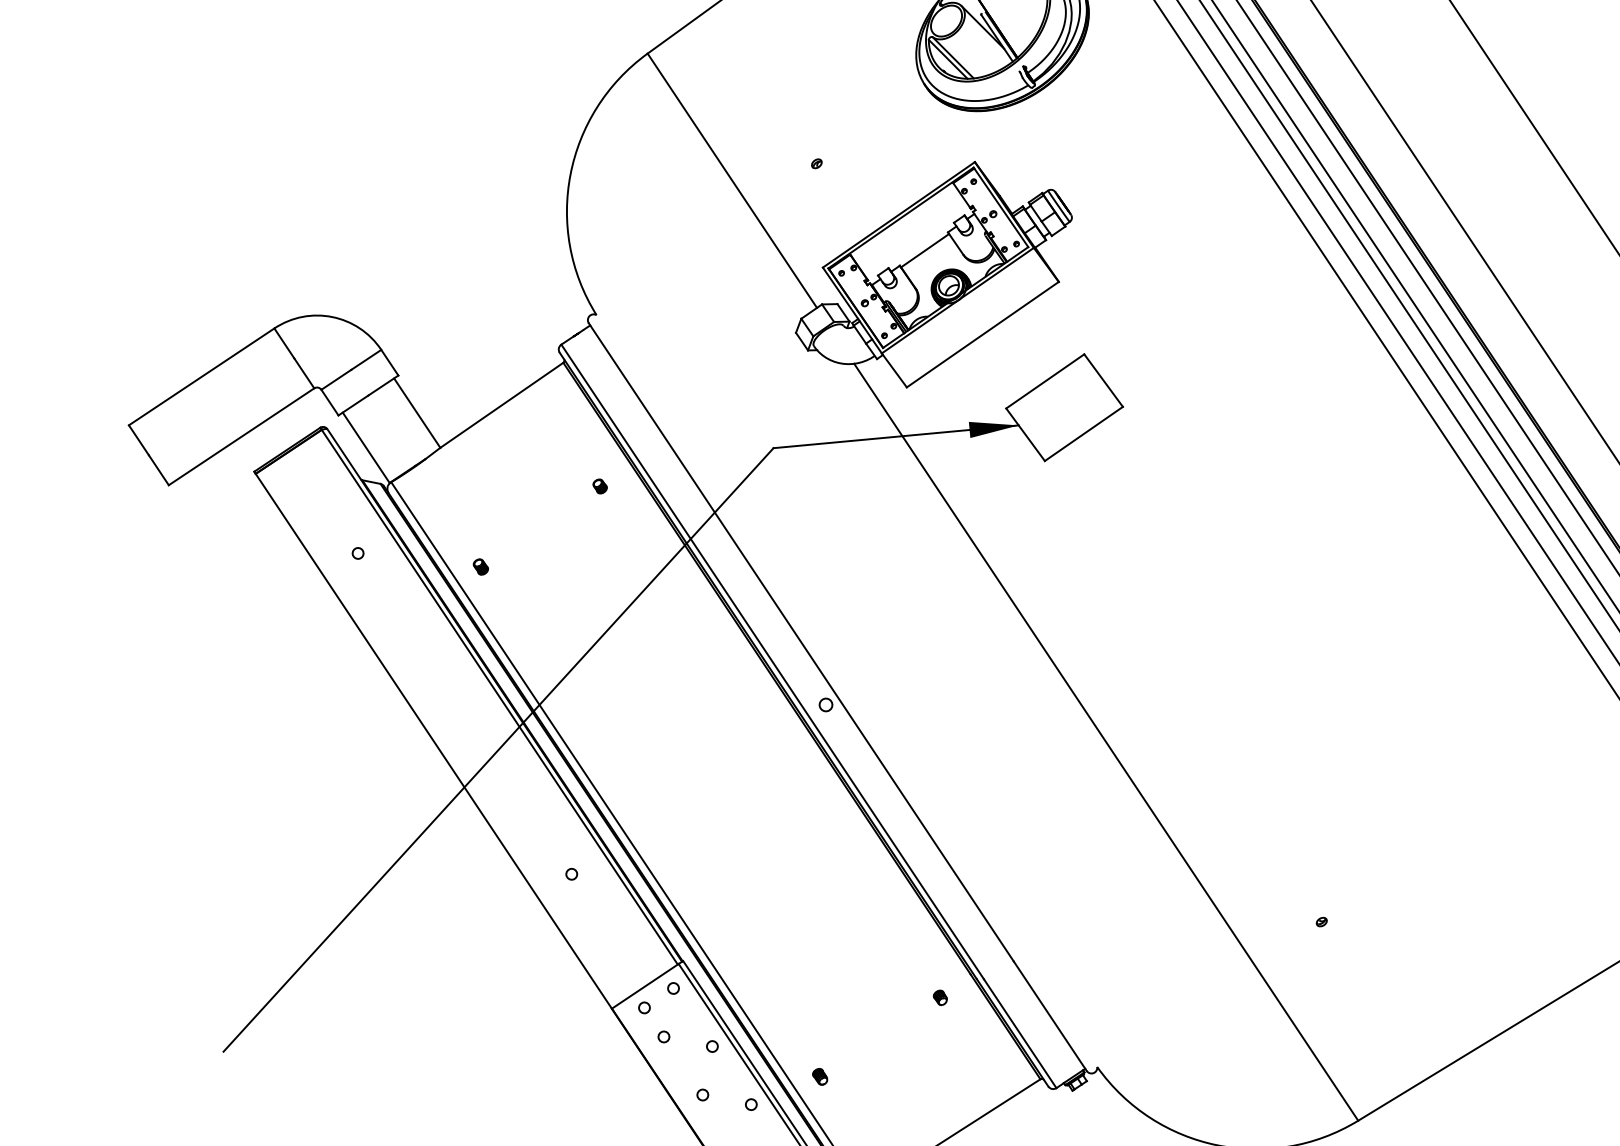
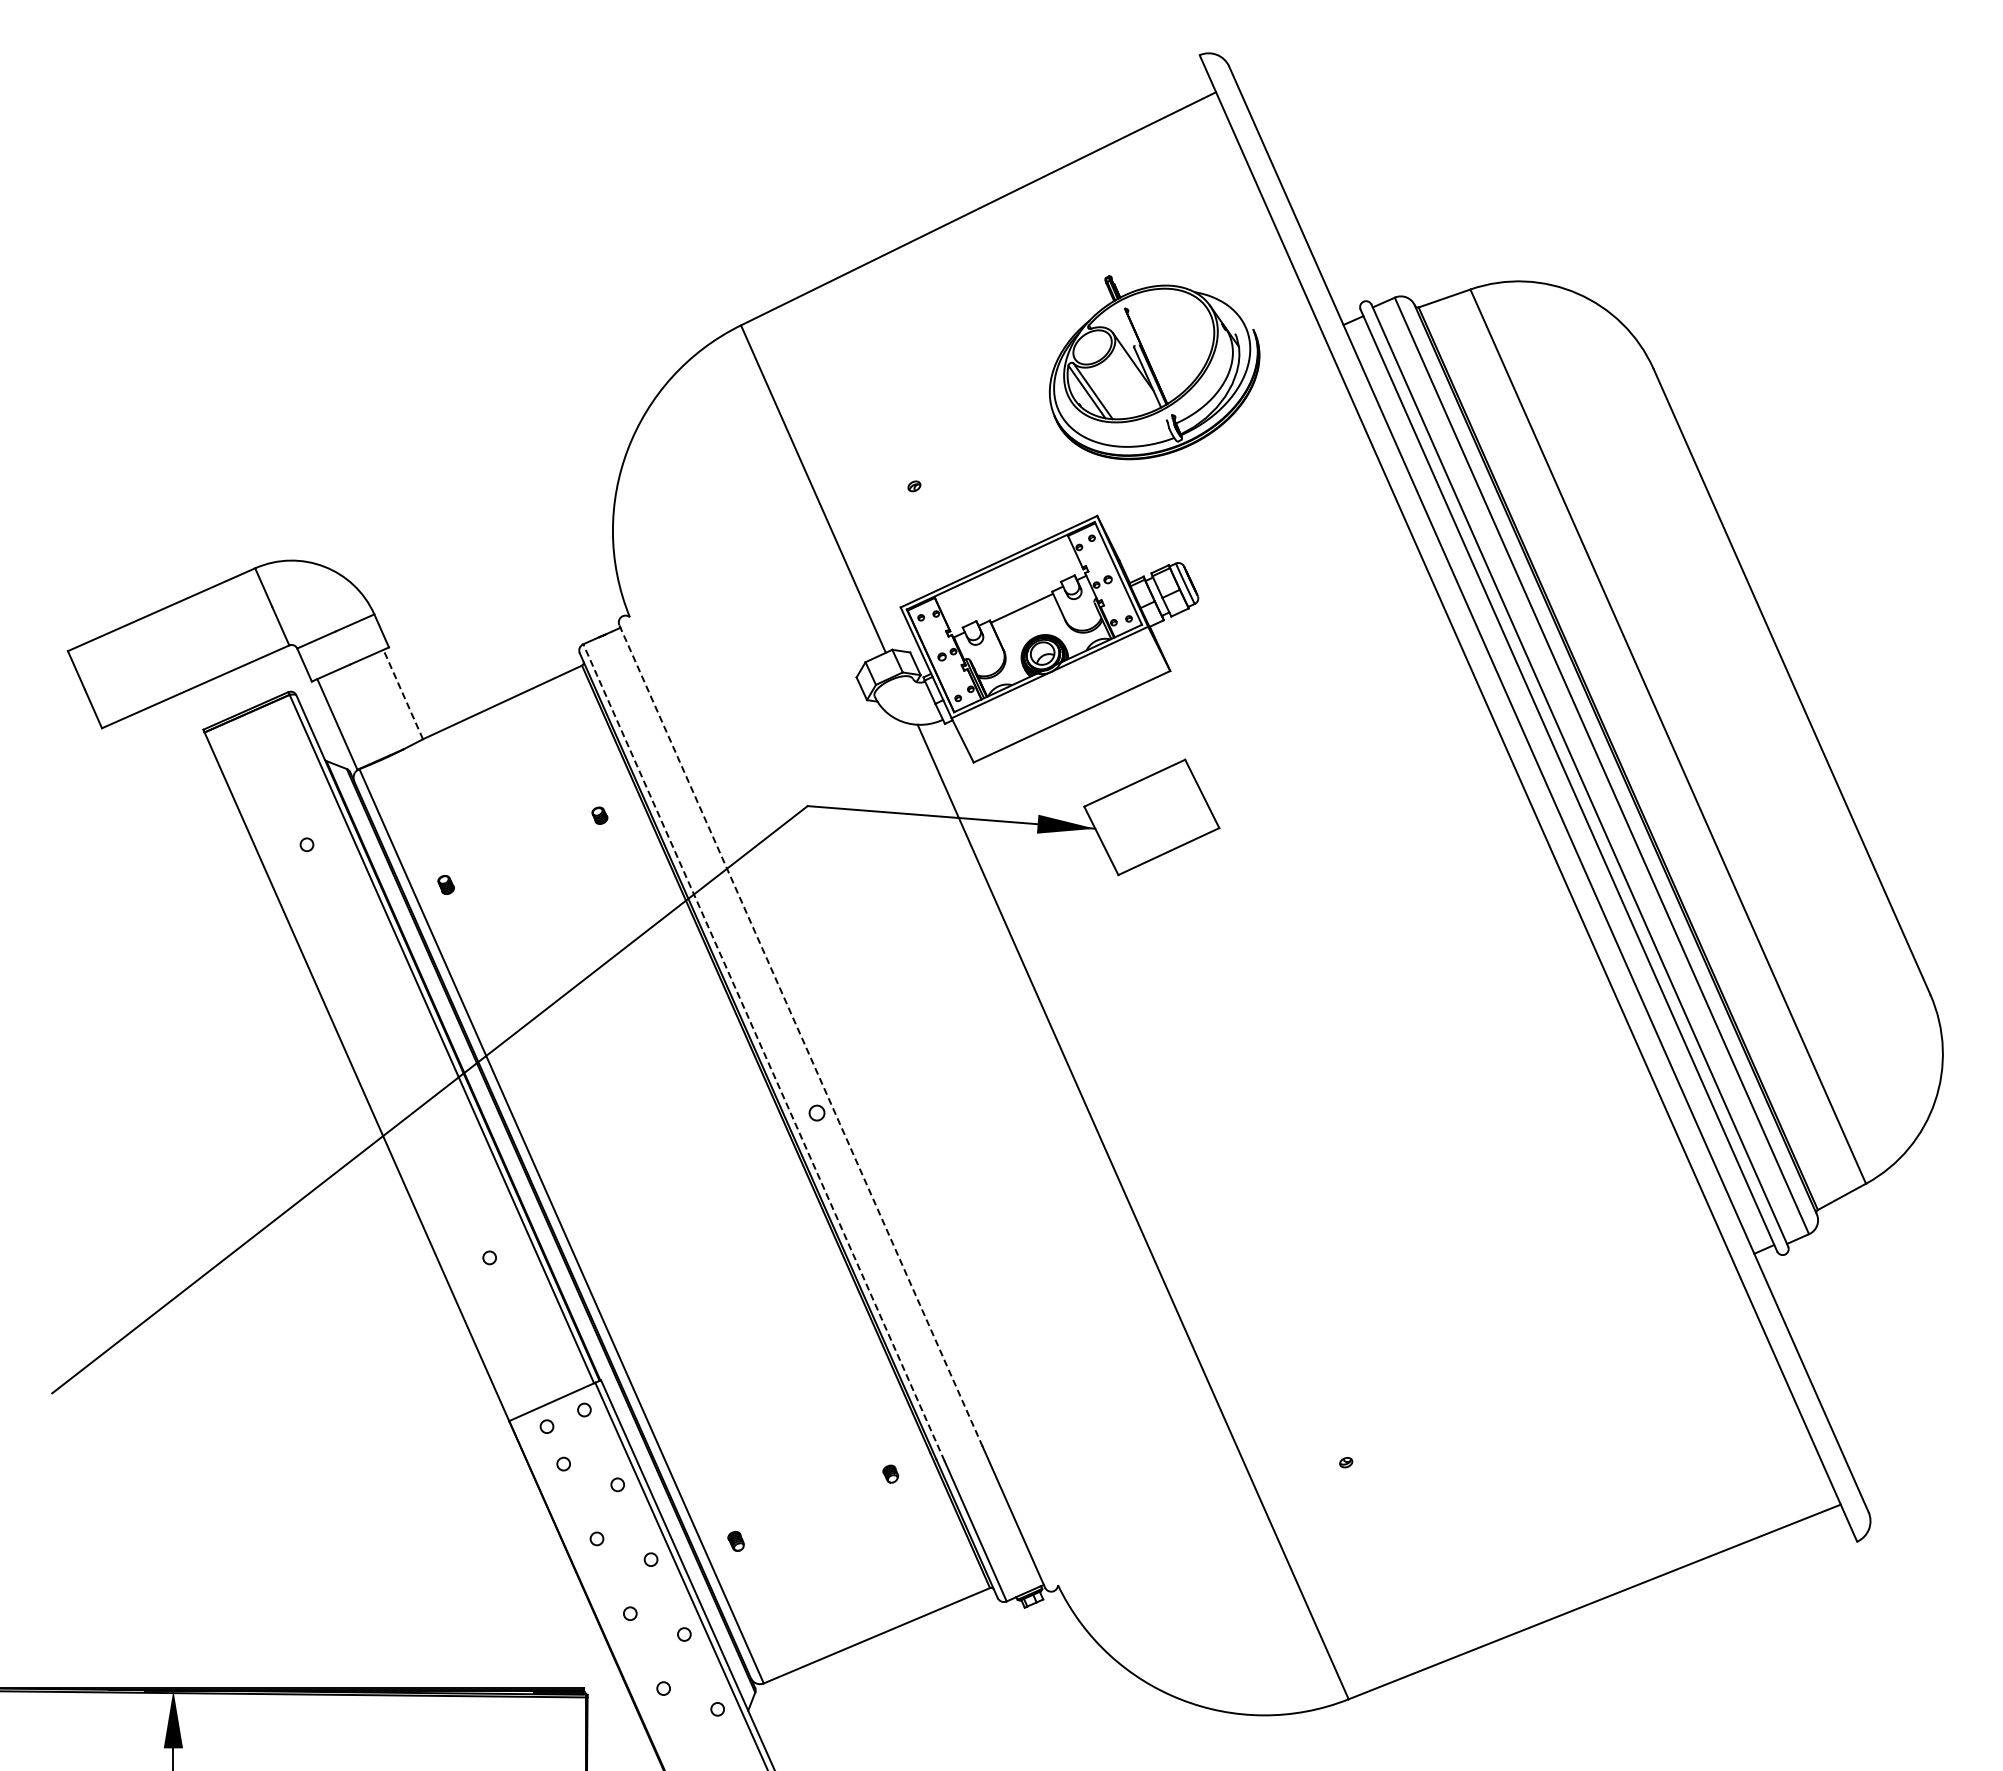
line: (417, 413) -> (403, 694), solid -> dashed
line: (800, 642) -> (800, 1035), solid -> dashed
line: (773, 661) -> (764, 1052), solid -> dashed

